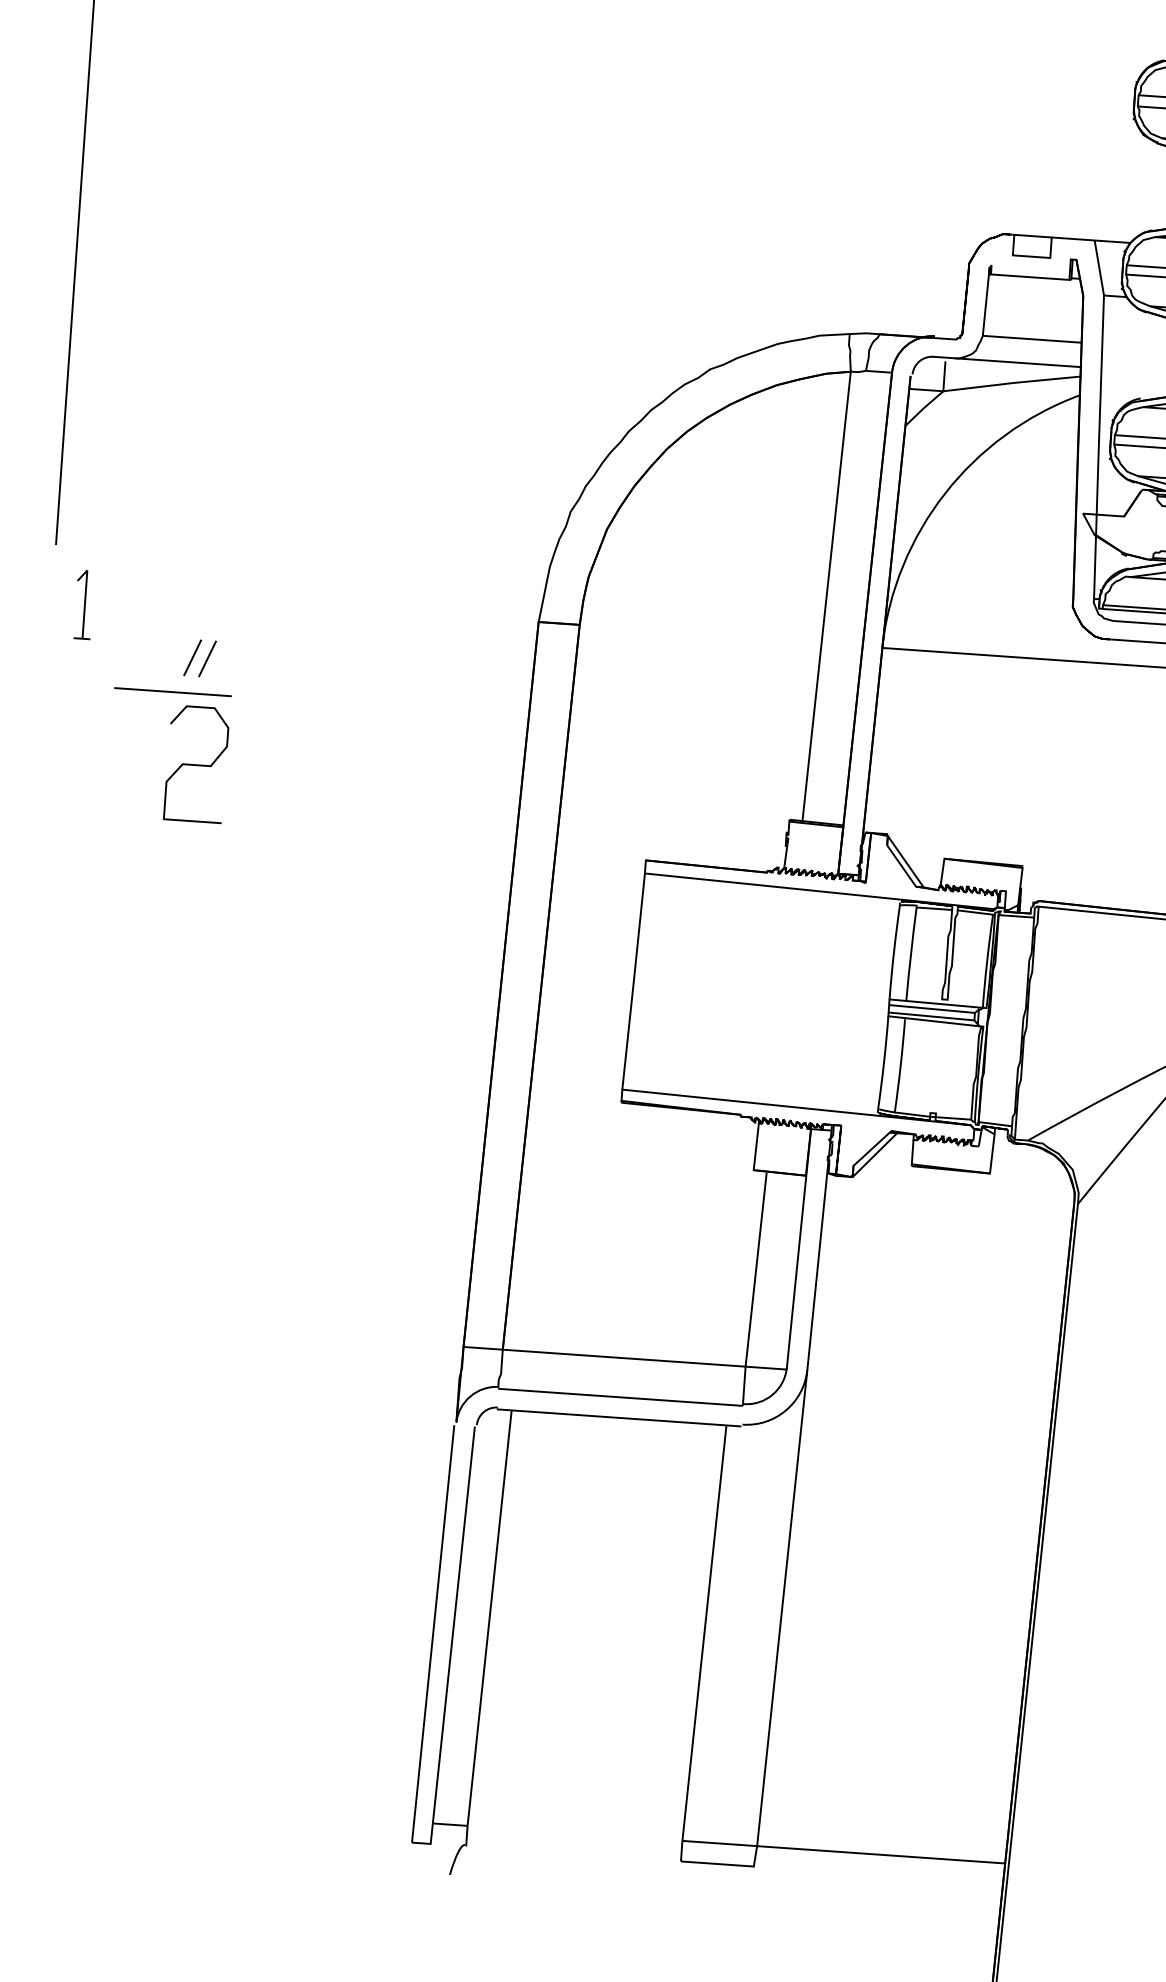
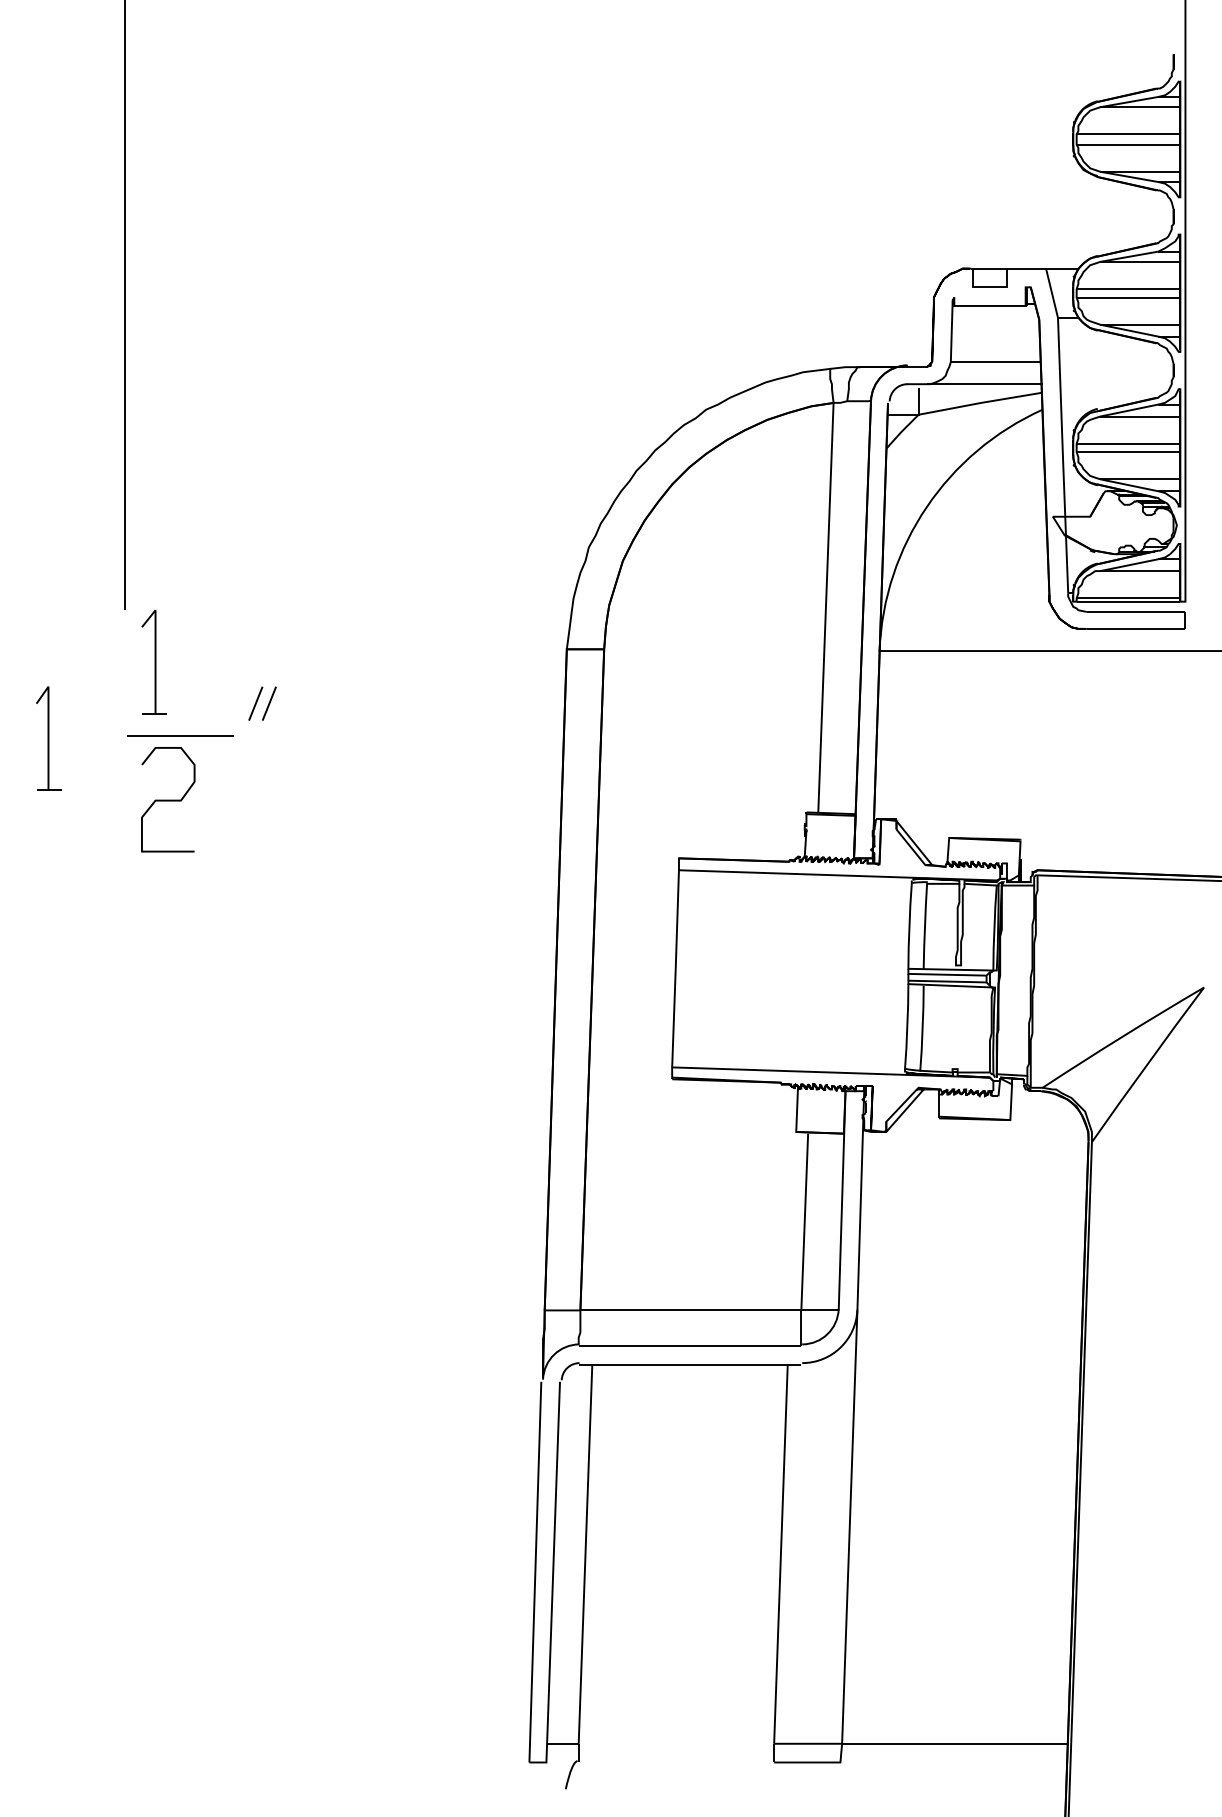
part: (83, 604) -> (153, 662), size x1.67
line: (173, 691) -> (180, 735), moved
curve: (197, 764) -> (168, 799), moved

